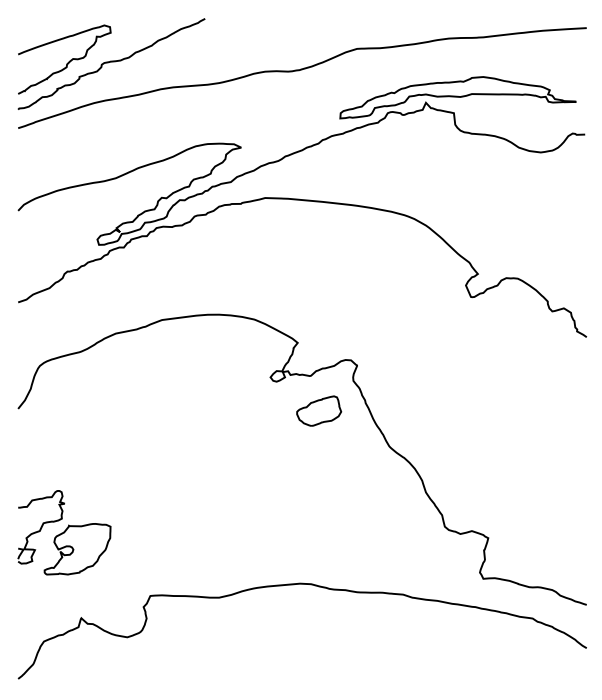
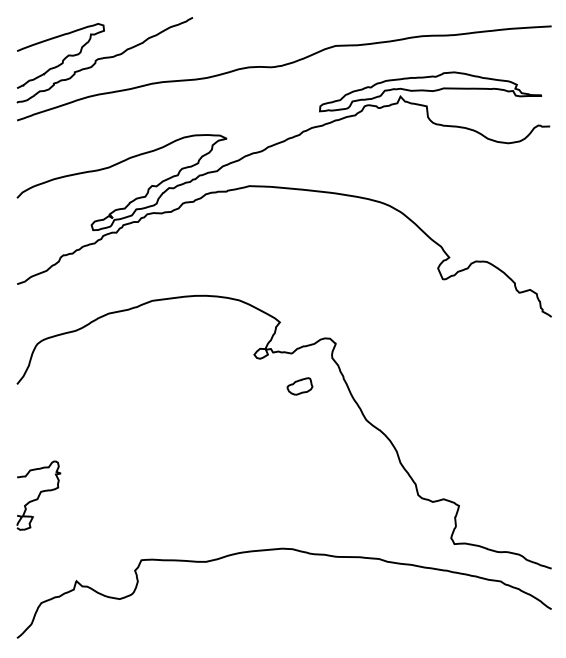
part: (318, 411) -> (299, 386), size x0.6
part: (77, 548) -> (72, 515), removed

